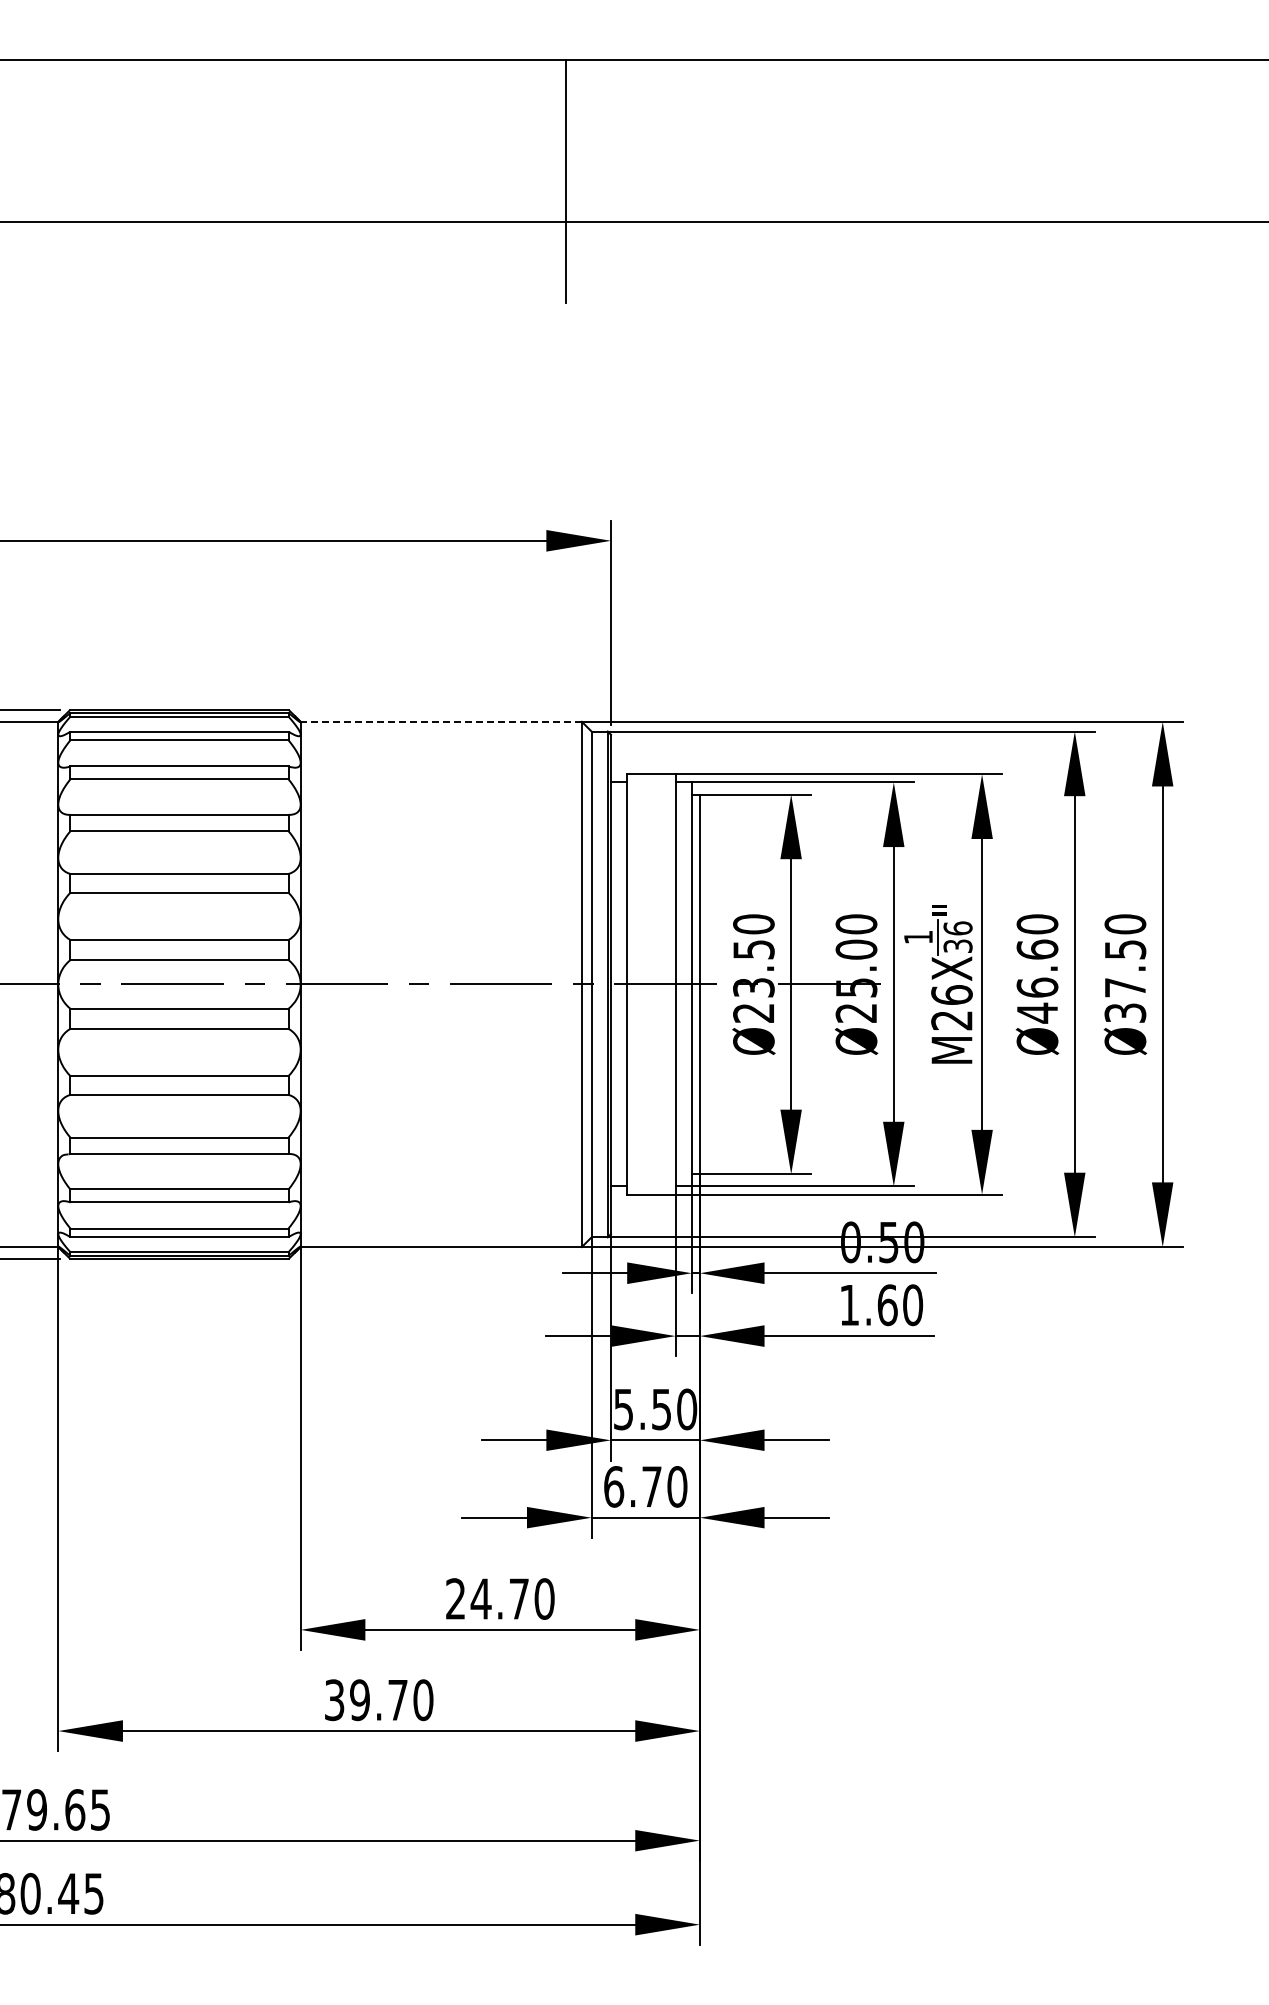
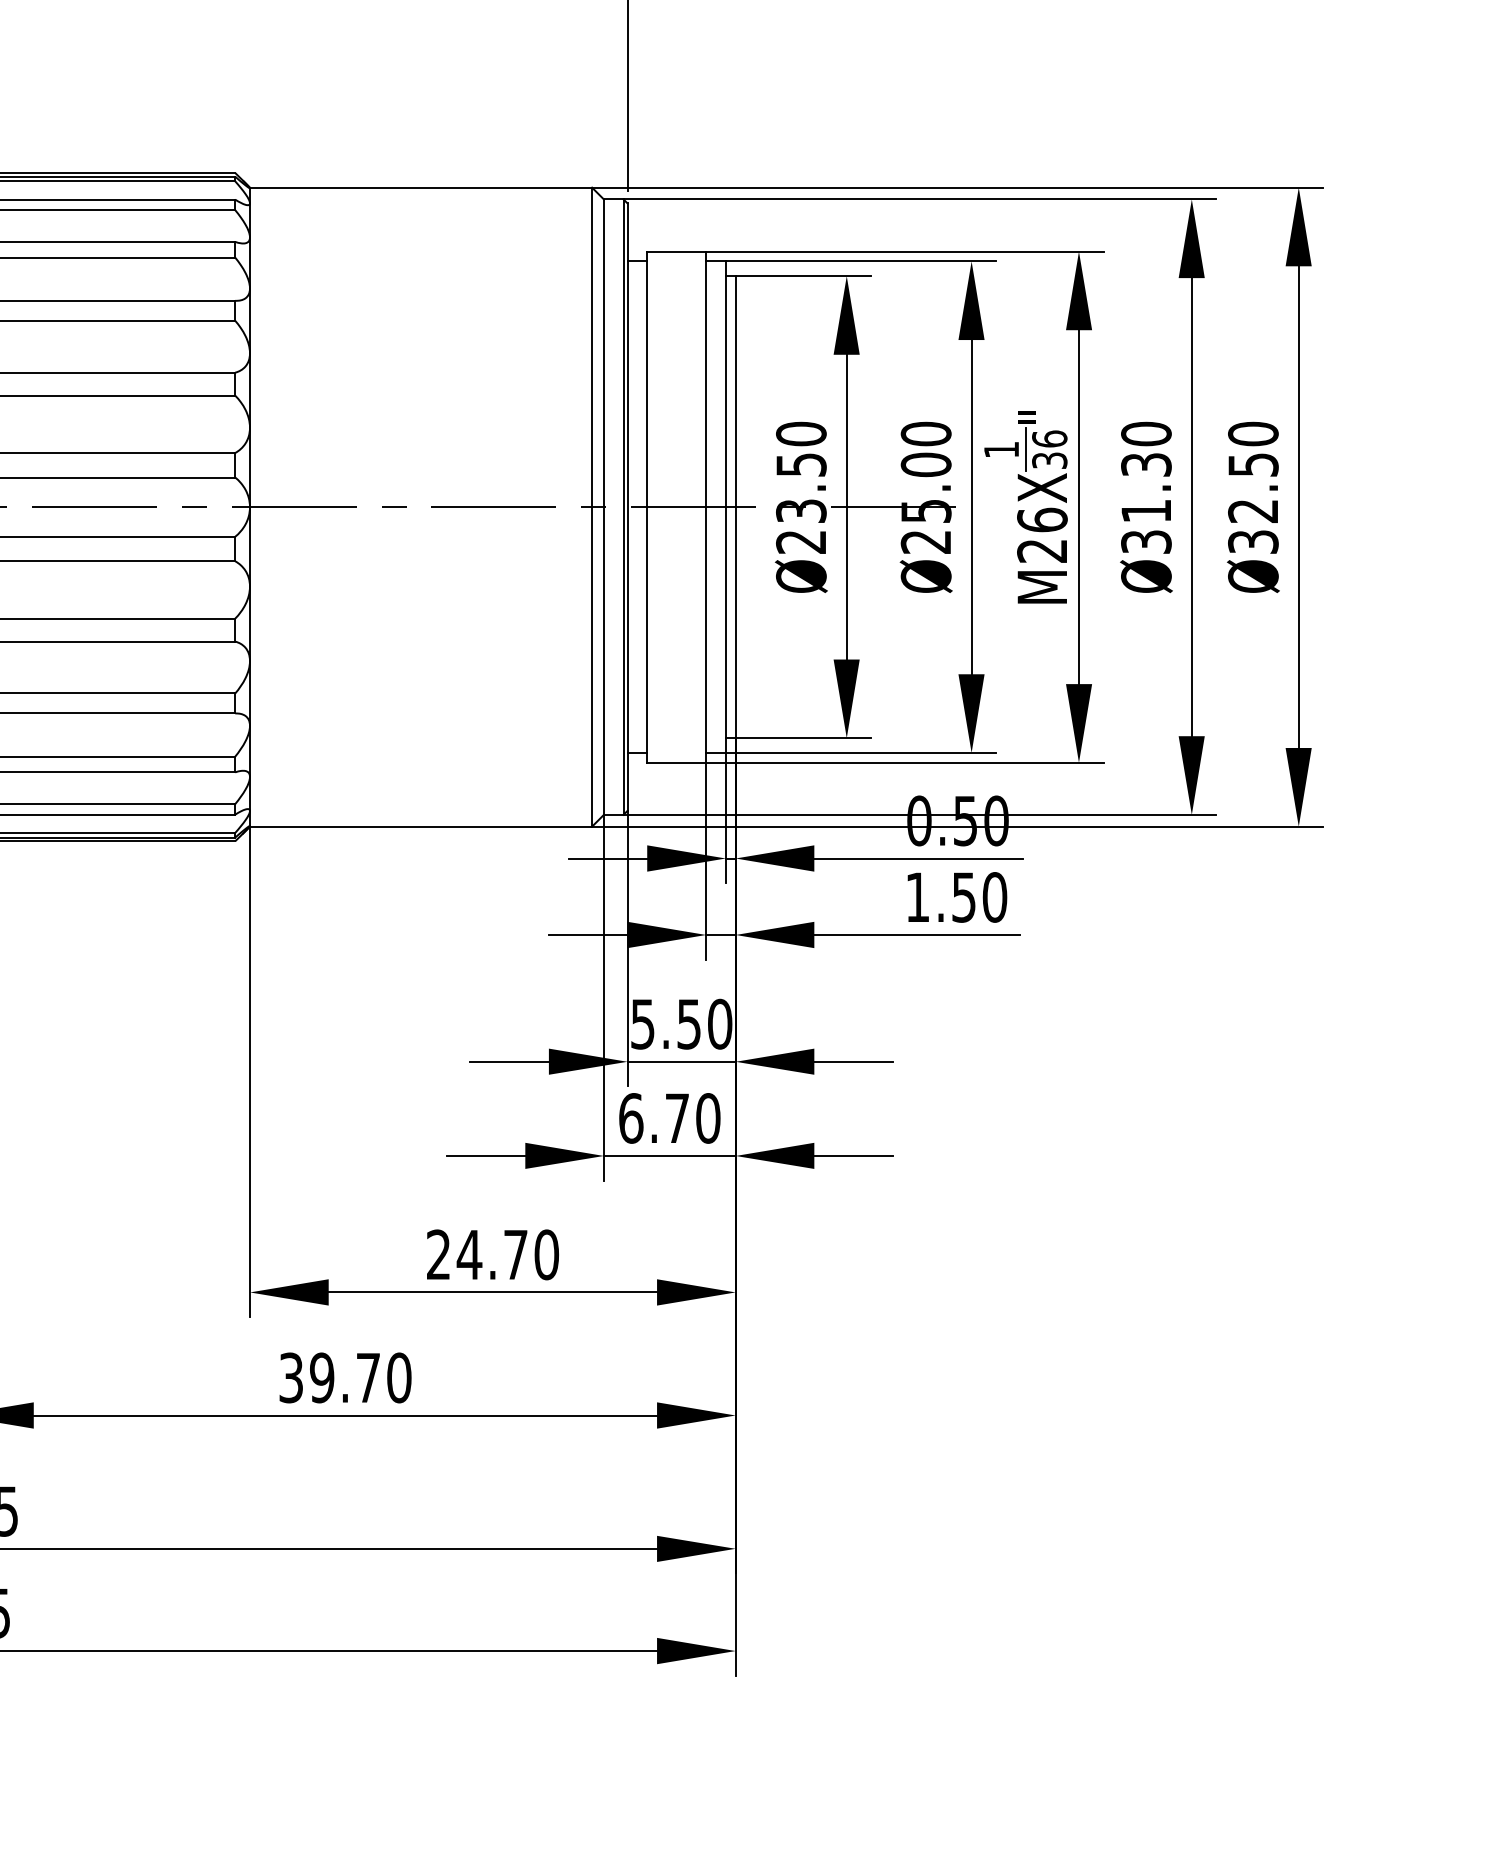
line: (441, 721) -> (421, 187), dashed -> solid
text: (1037, 981) -> (1146, 503), Ø46.60 -> Ø31.30
text: (1124, 987) -> (1252, 510), Ø37.50 -> Ø32.50
text: (887, 1305) -> (963, 897), 1.60 -> 1.50

